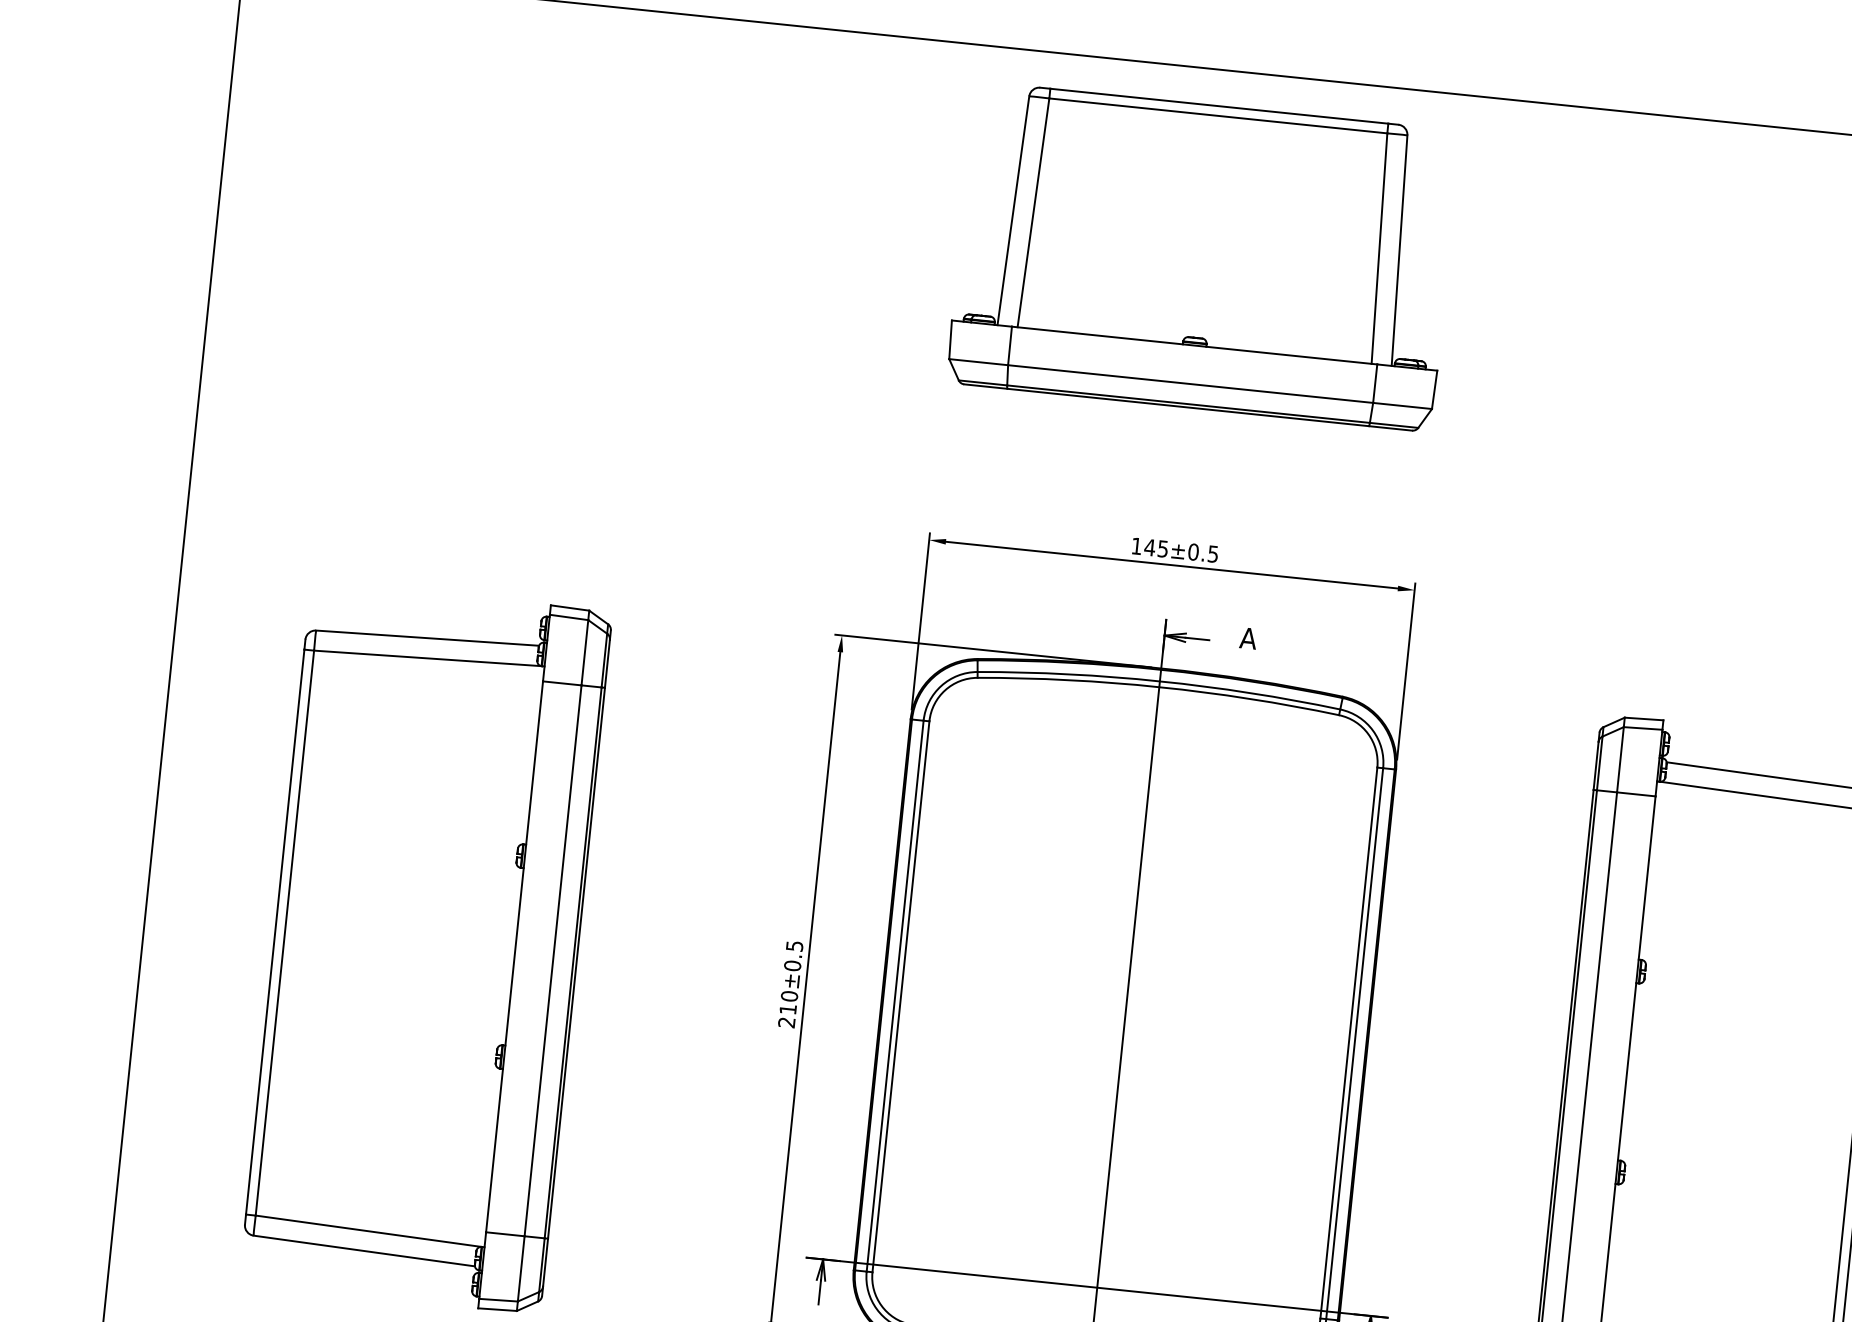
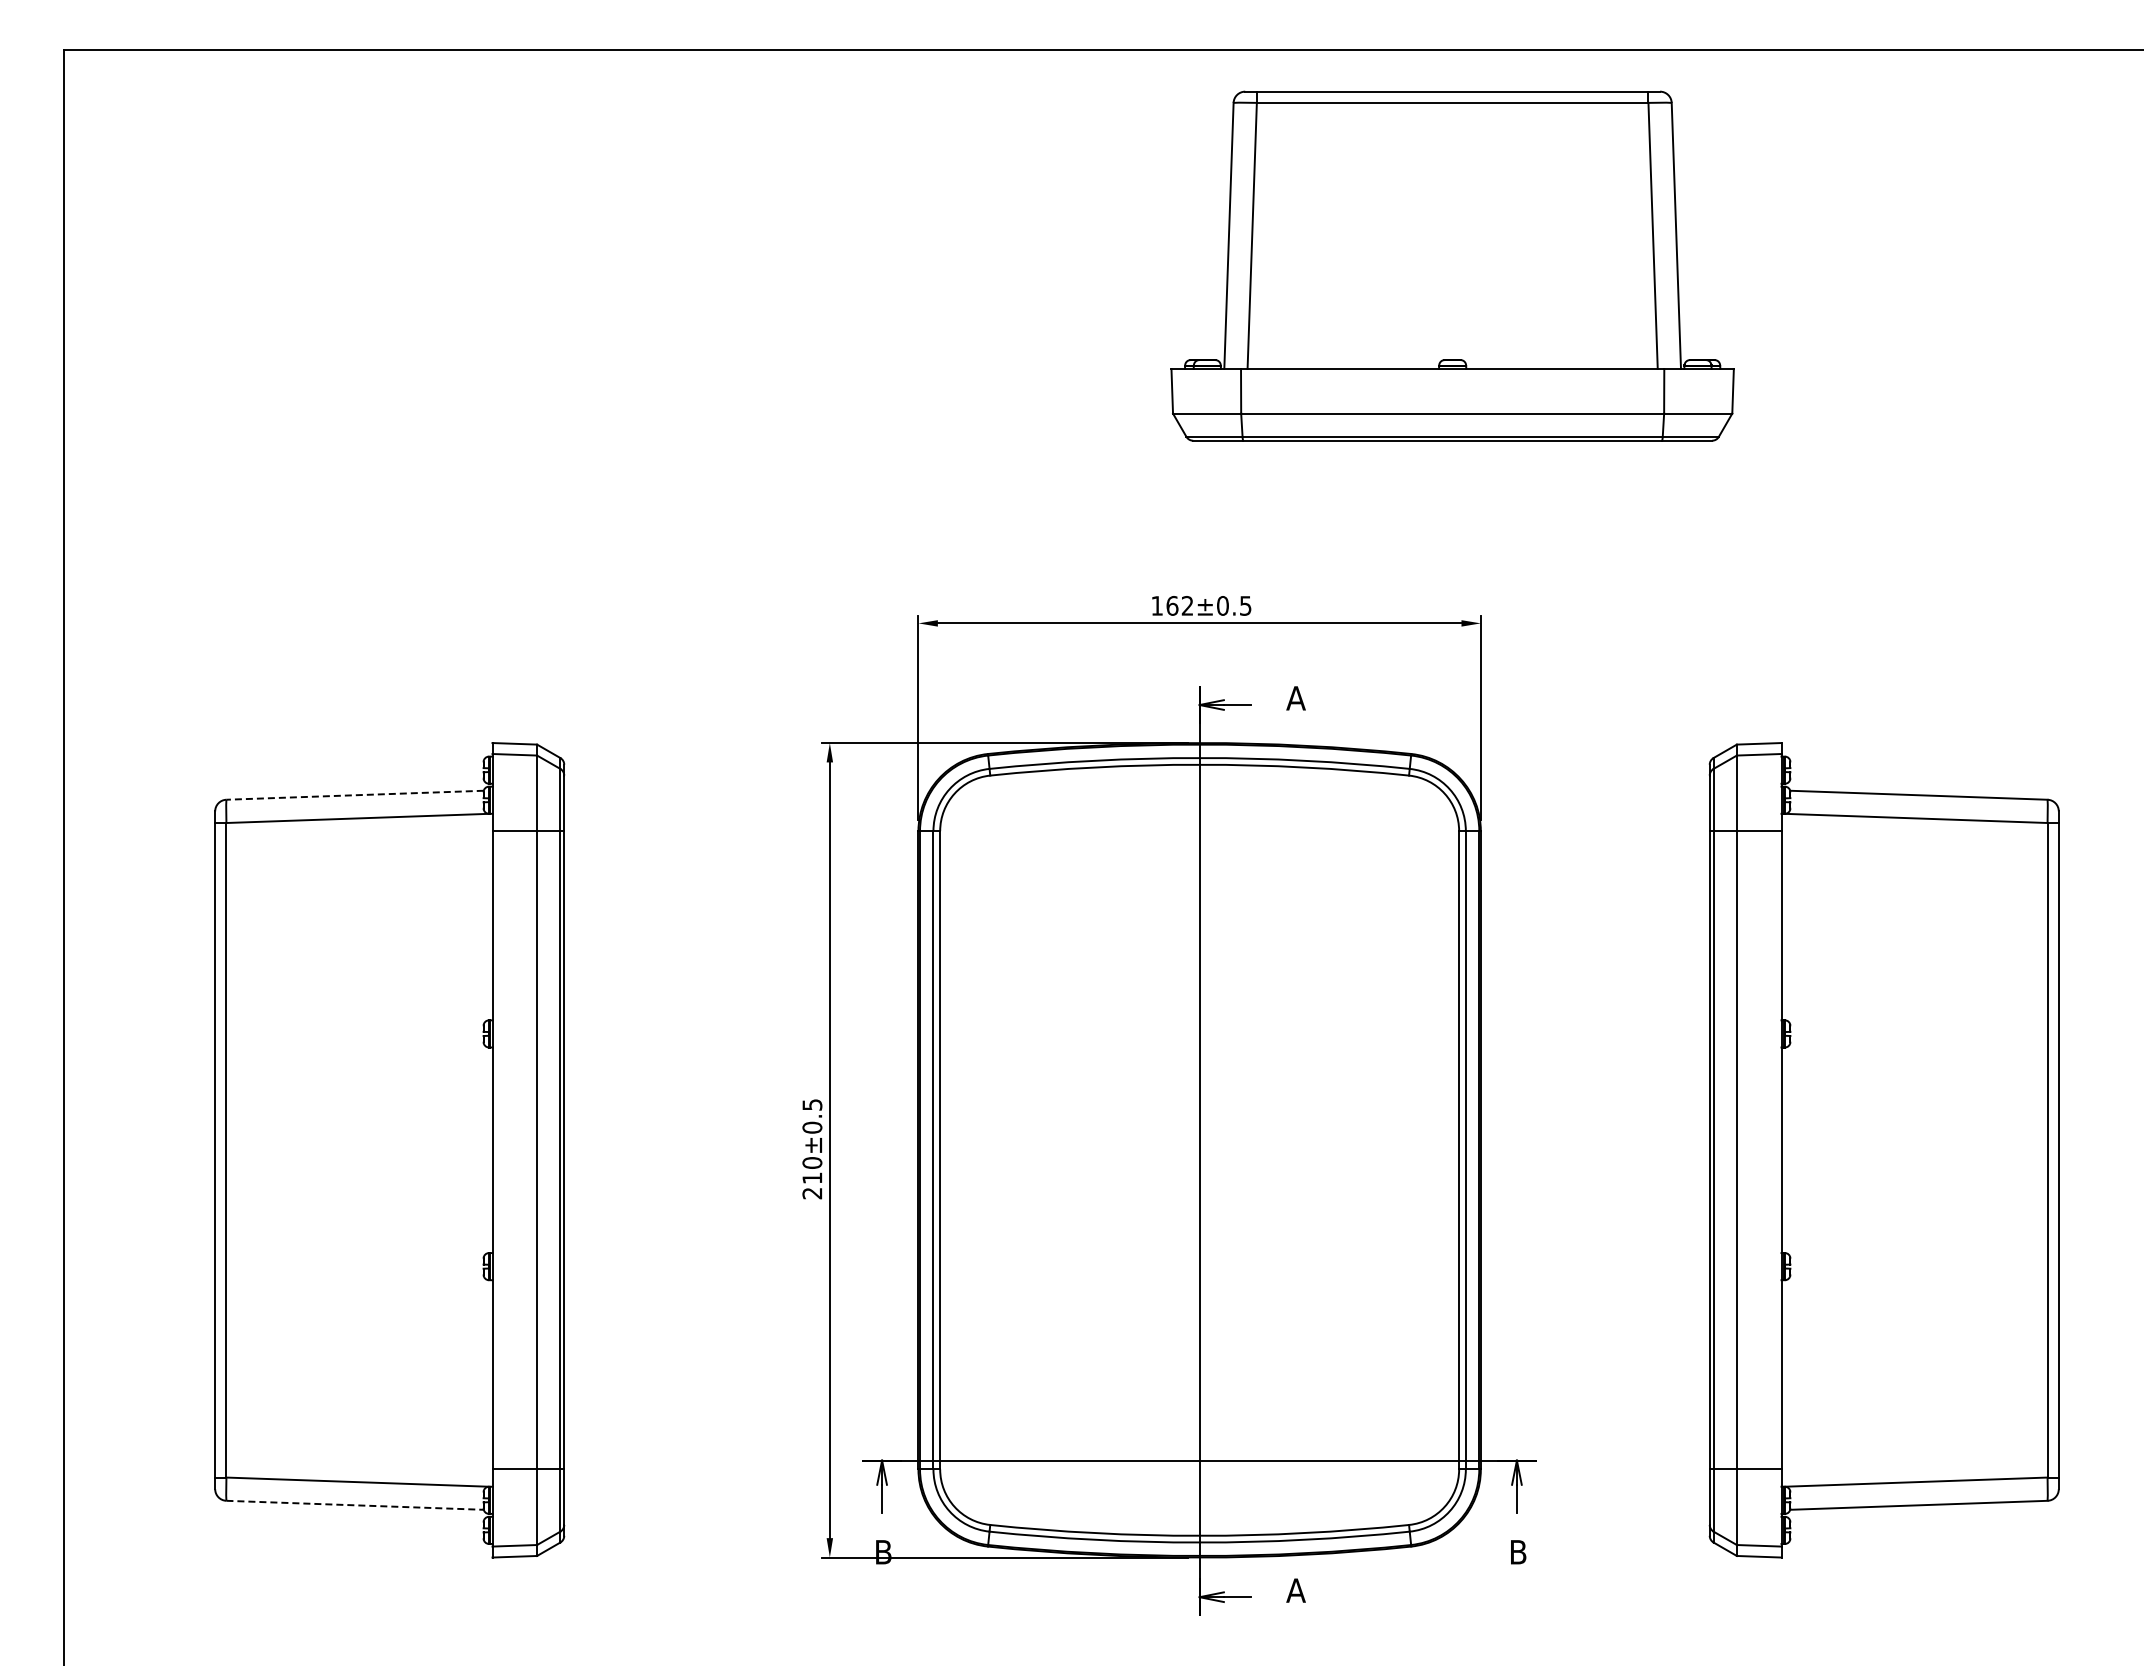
part: (1203, 256) -> (1452, 265), moved
text: (1156, 547) -> (1179, 605), 145±0.5 -> 162±0.5
line: (427, 638) -> (355, 795), solid -> dashed
line: (364, 1251) -> (355, 1505), solid -> dashed

